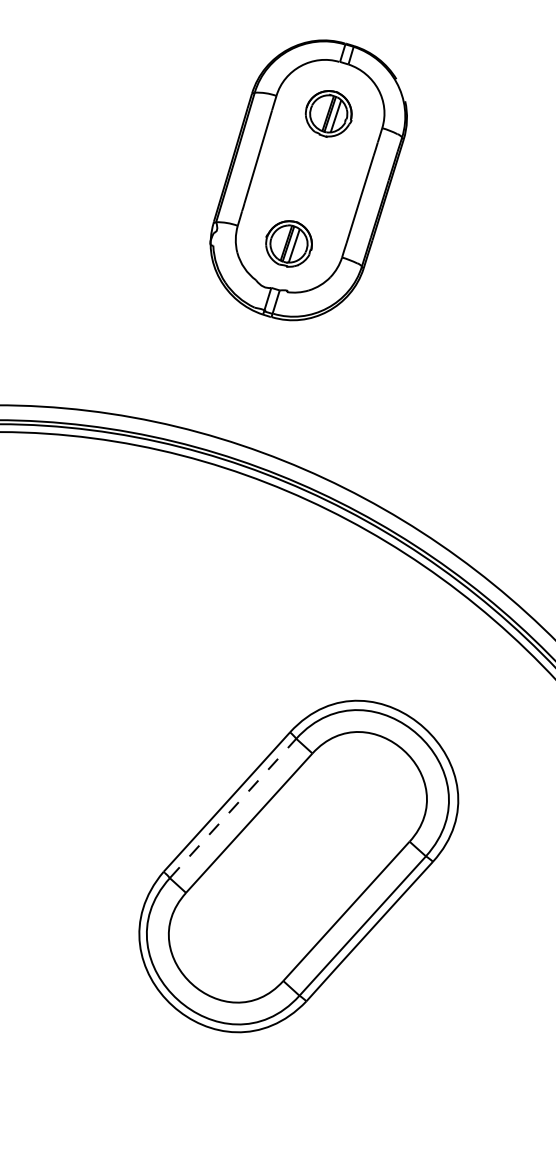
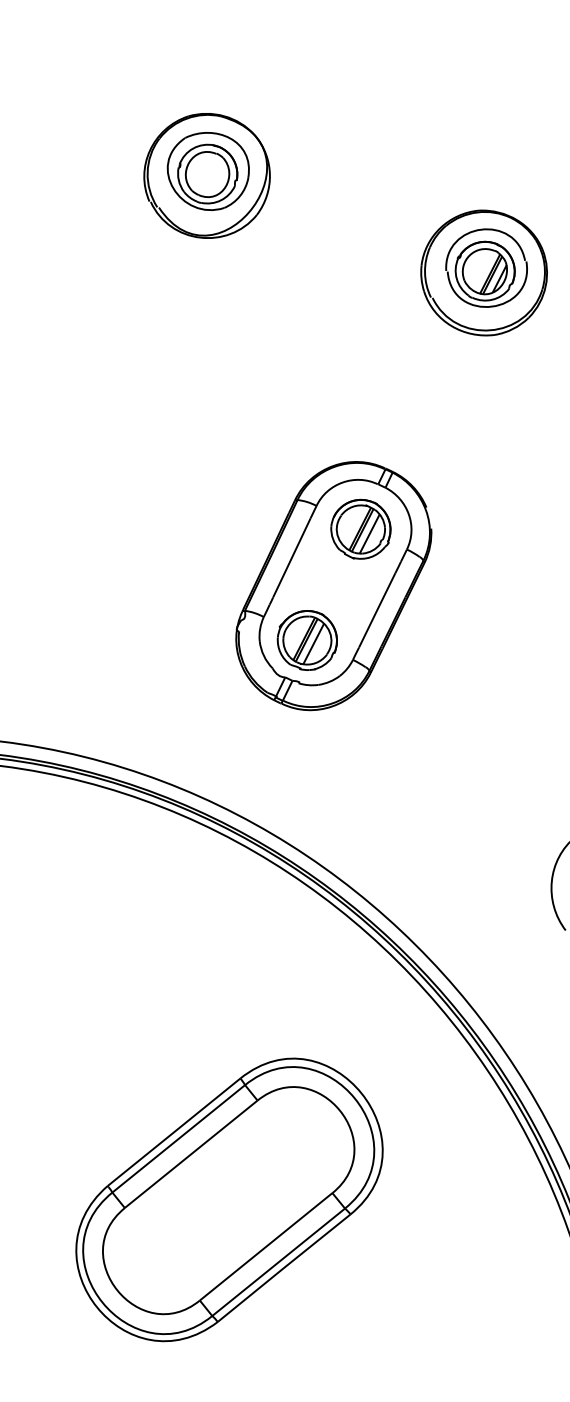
part: (328, 113) -> (360, 528), size x1.43
part: (288, 244) -> (306, 640), size x1.43
line: (233, 807) -> (179, 1138), dashed -> solid

